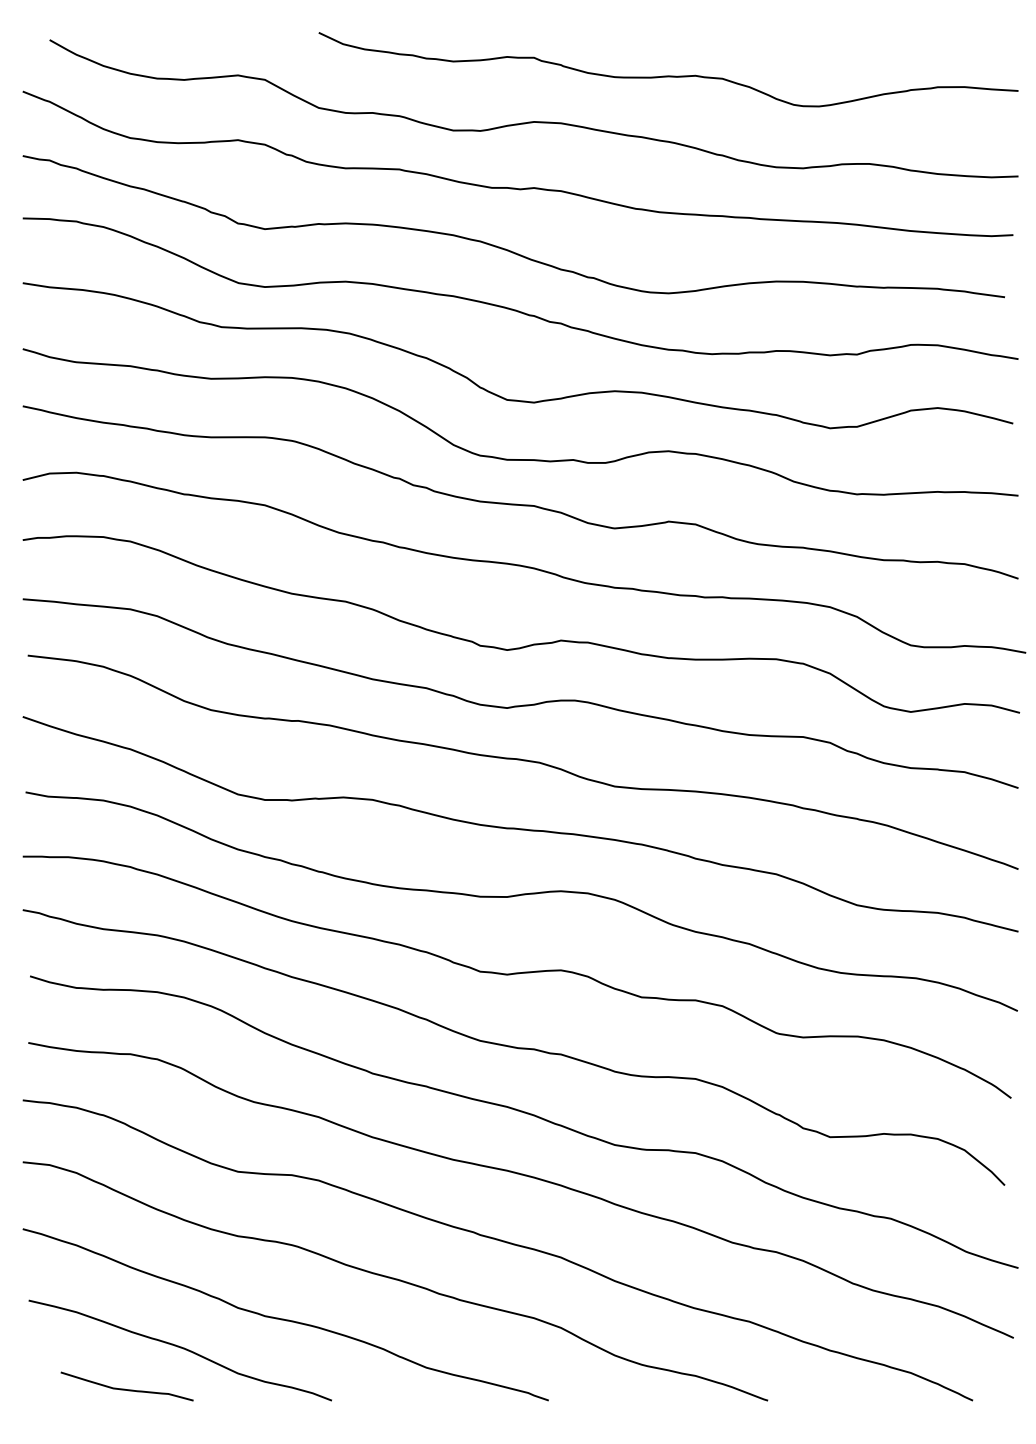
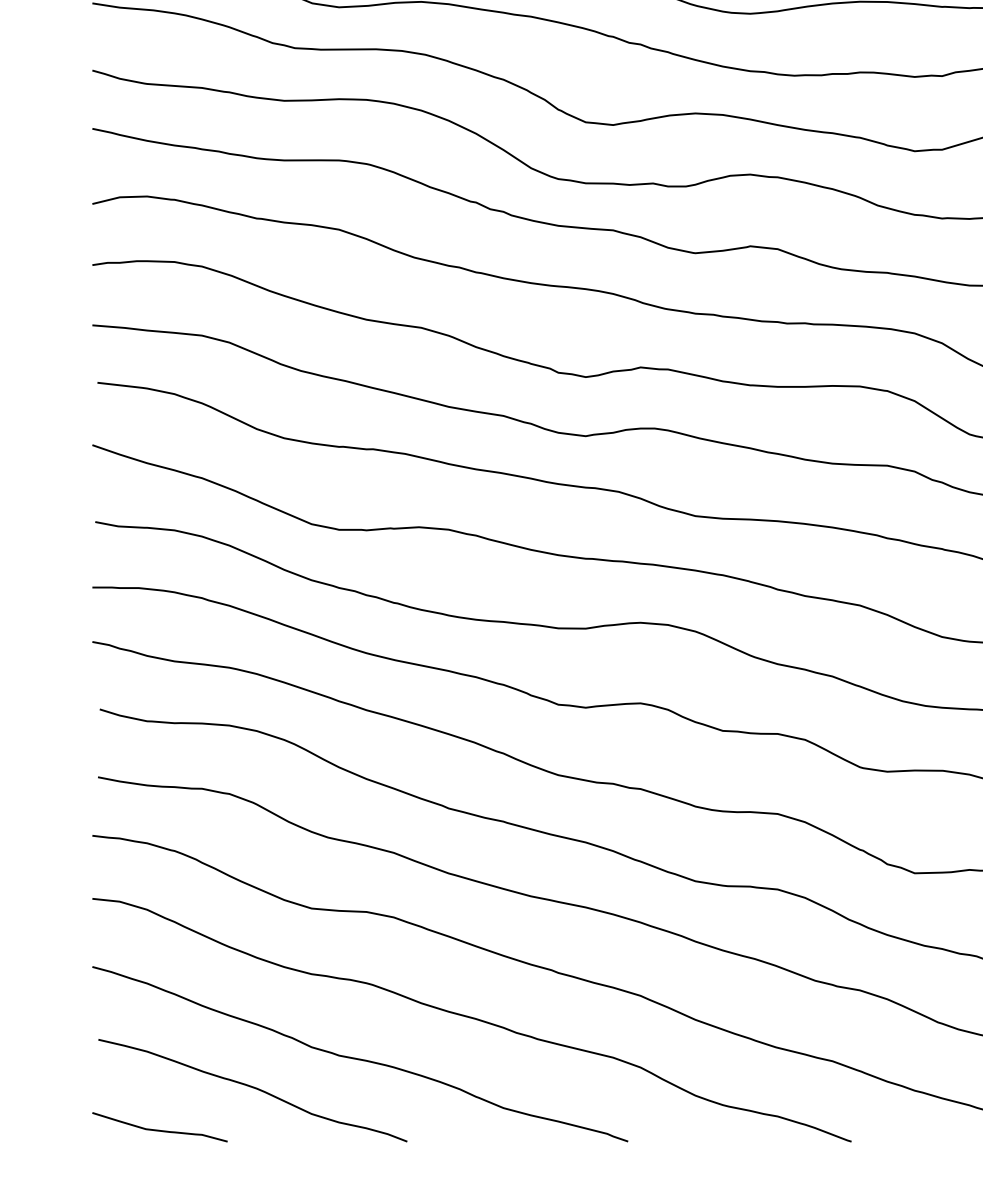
curve: (124, 1388) -> (157, 1129), moved

